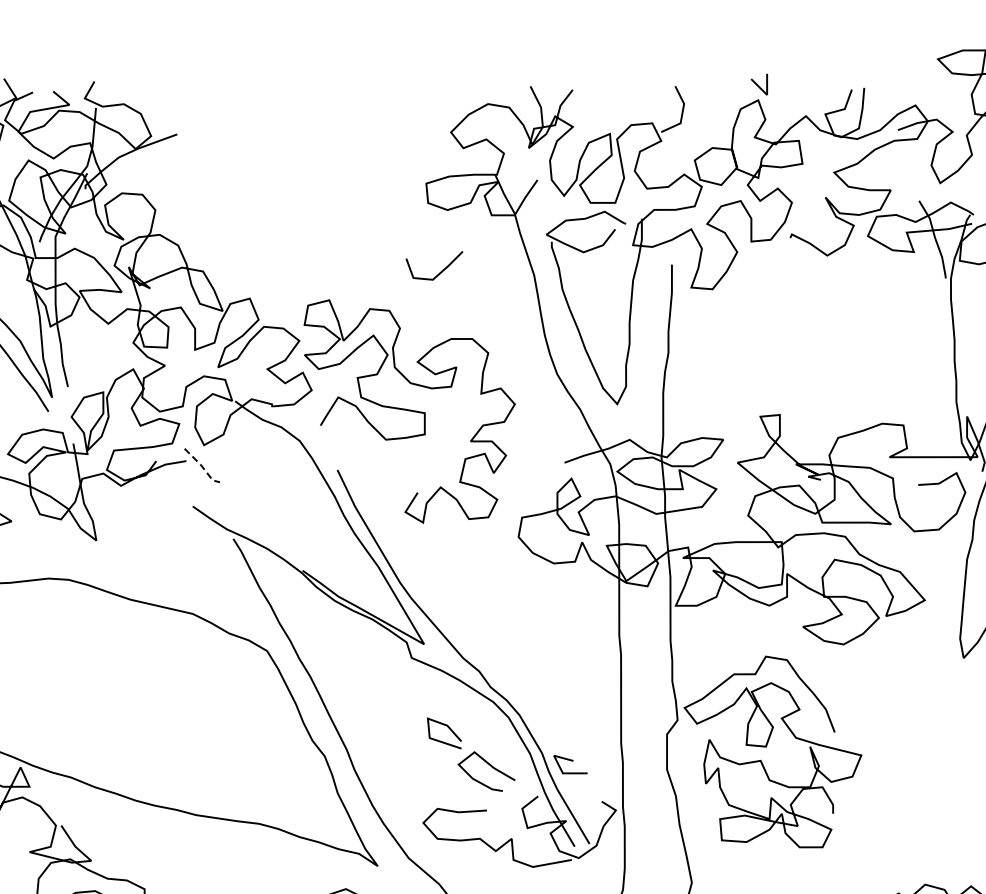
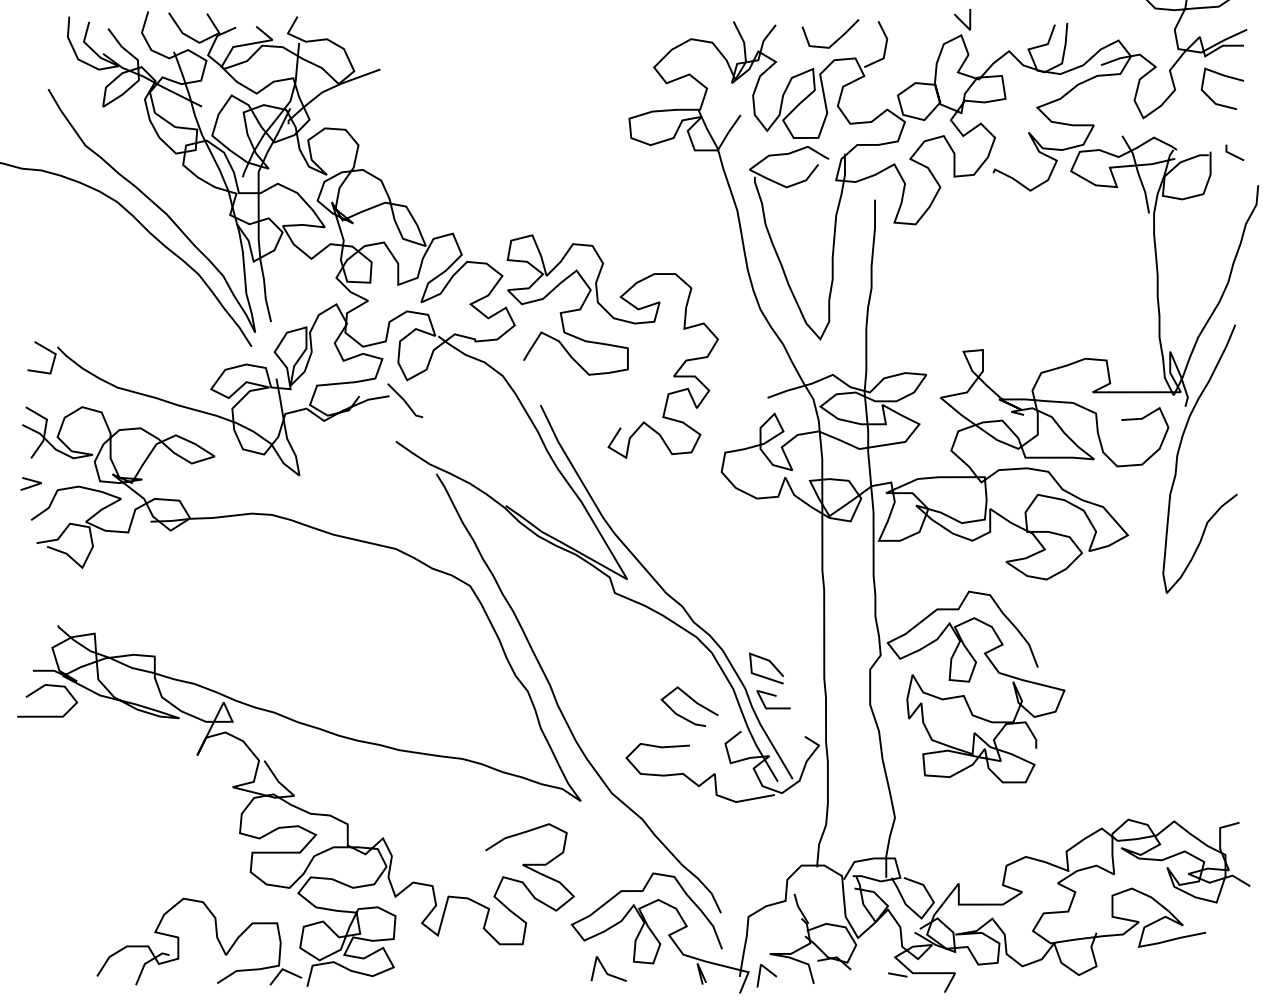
line: (440, 271) -> (836, 39), moved
line: (202, 466) -> (405, 401), dashed -> solid
line: (448, 728) -> (770, 663), moved

